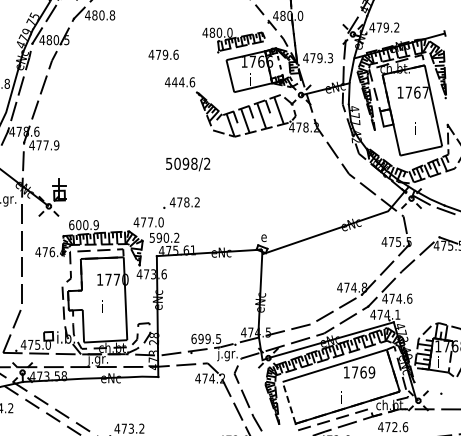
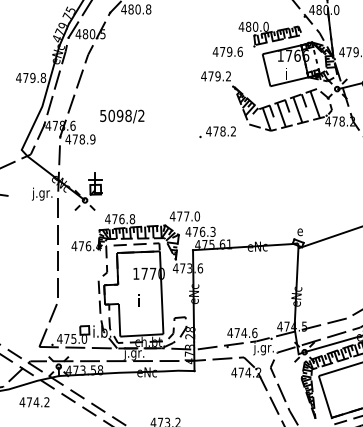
text: (163, 54) -> (227, 51), moved
text: (183, 82) -> (219, 76), 444.6 -> 479.2
text: (45, 145) -> (81, 139), 477.9 -> 478.9
text: (188, 164) -> (122, 116), moved
text: (181, 202) -> (217, 131), moved
text: (83, 225) -> (119, 219), 600.9 -> 476.8
text: (164, 237) -> (200, 231), 590.2 -> 476.3
text: (206, 338) -> (242, 332), 699.5 -> 474.6
line: (289, 402) -> (325, 396), dashed -> solid

